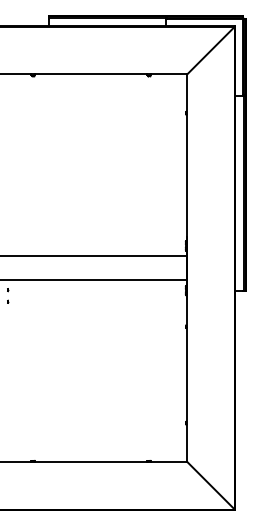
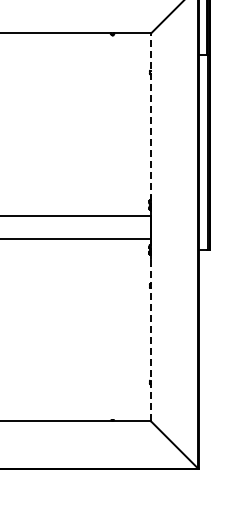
line: (187, 268) -> (151, 227), solid -> dashed

